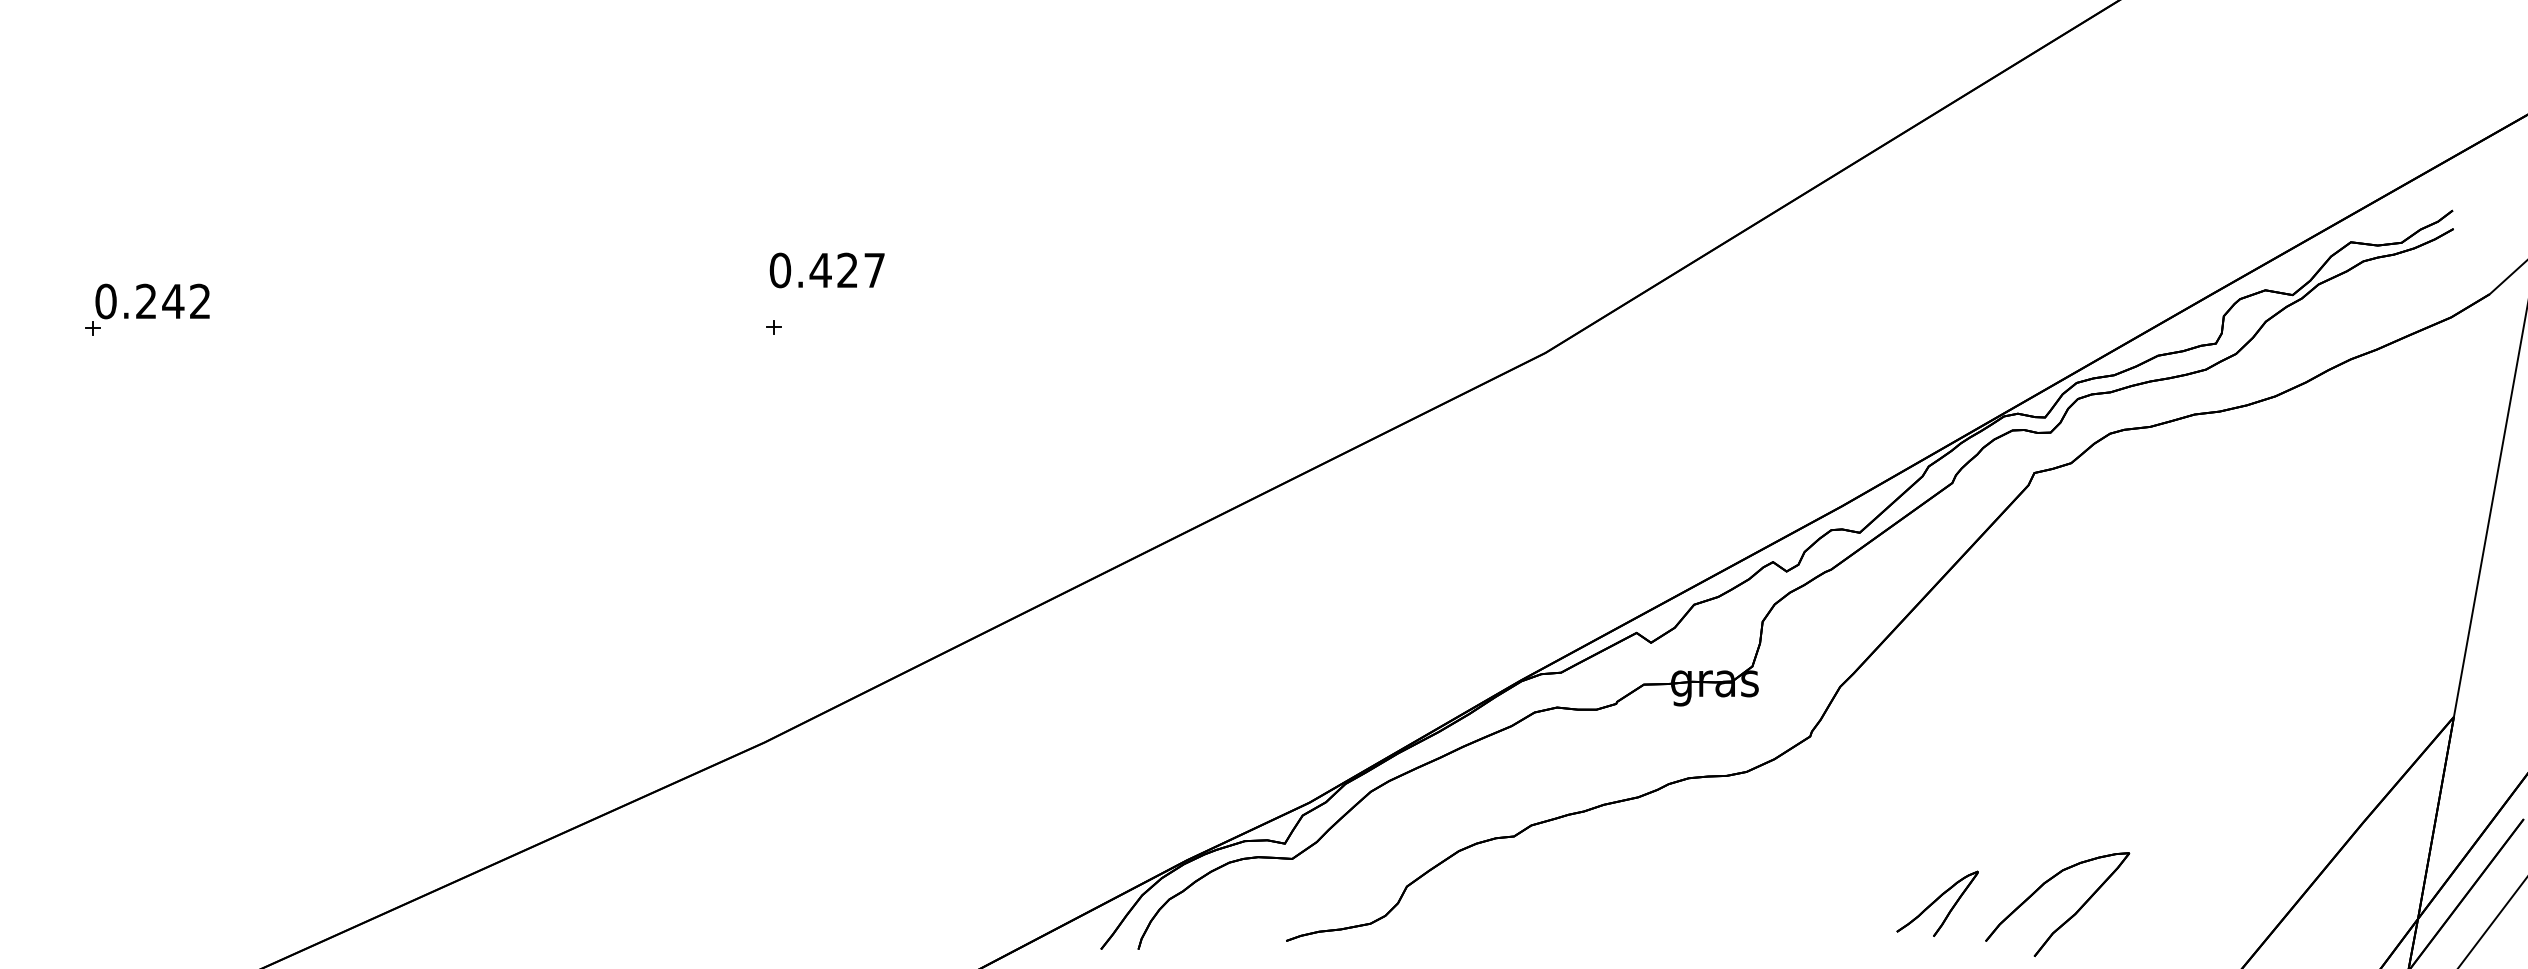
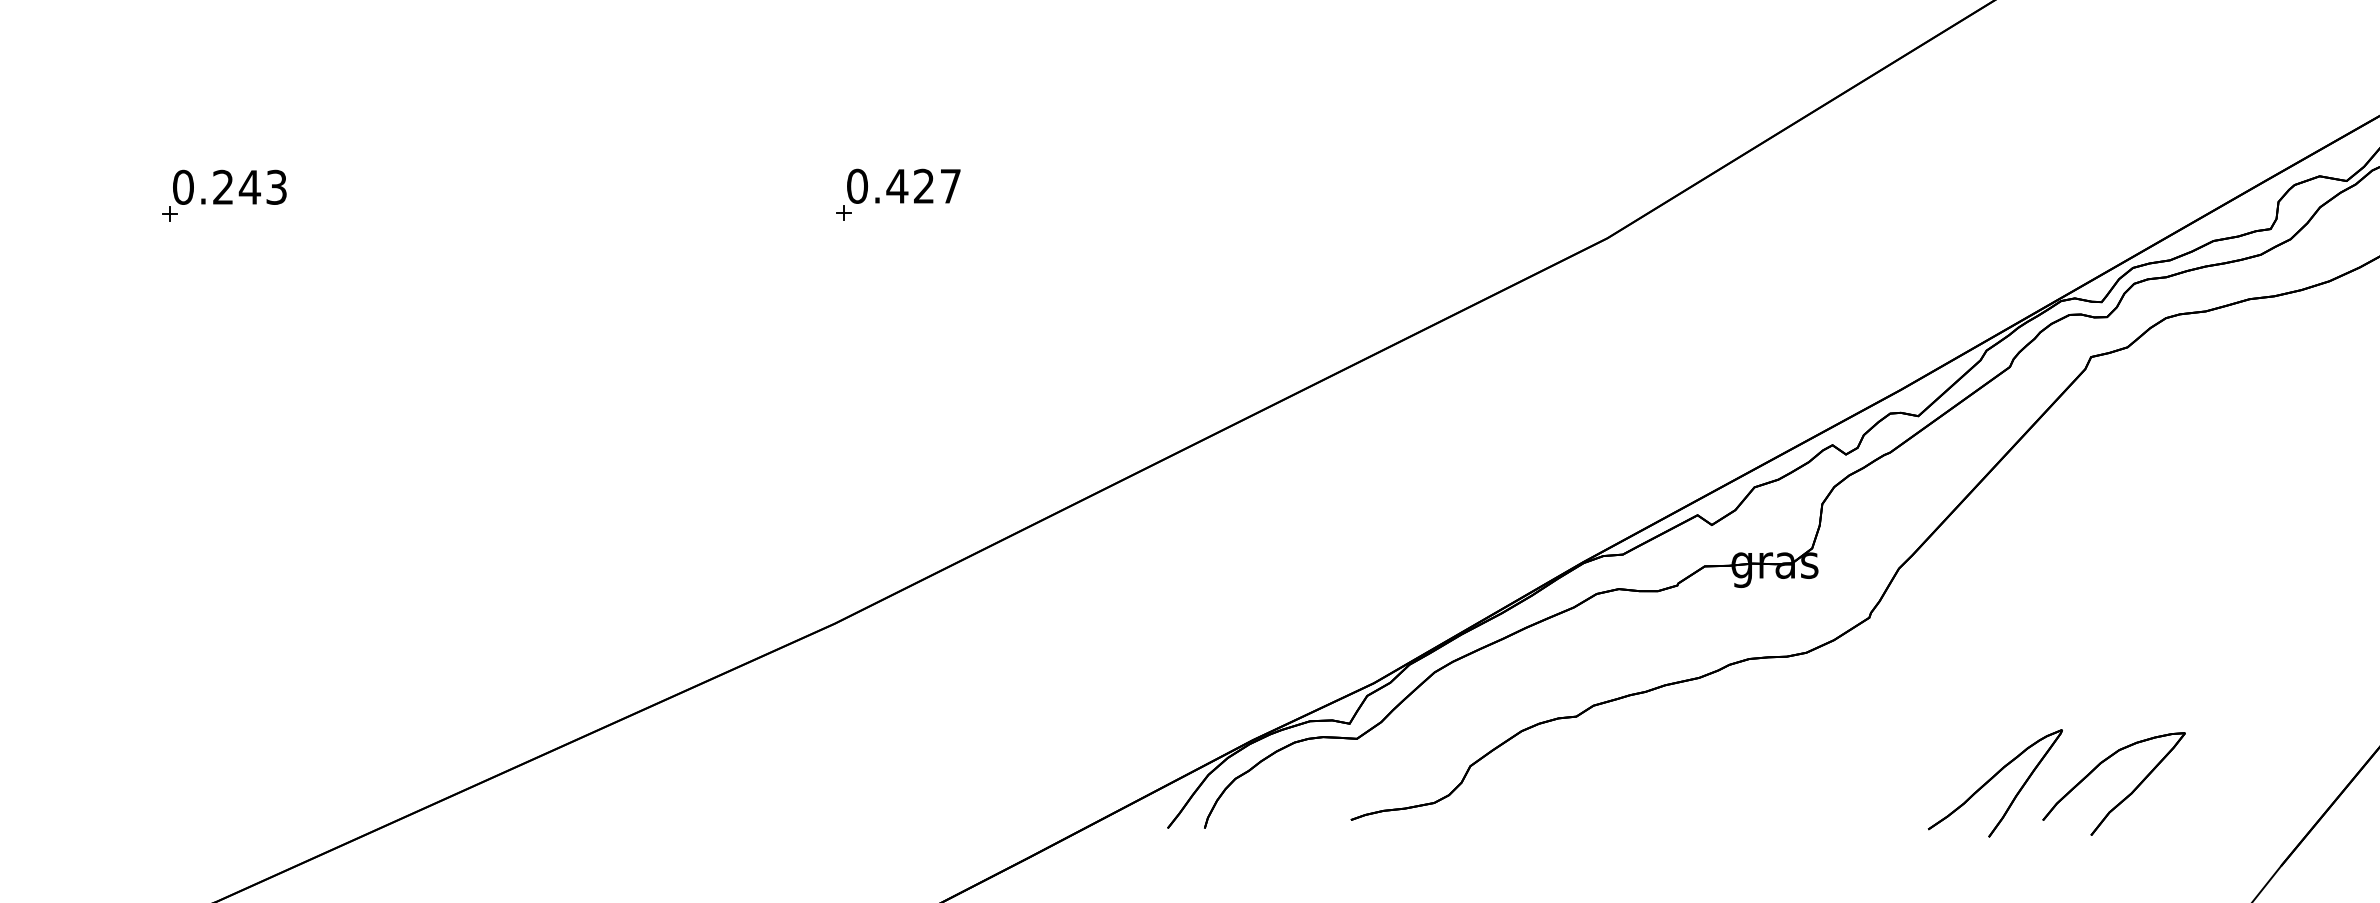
text: (826, 270) -> (903, 186), moved
text: (200, 301) -> (276, 187), 0.242 -> 0.243
part: (1937, 903) -> (1995, 782), size x1.67

